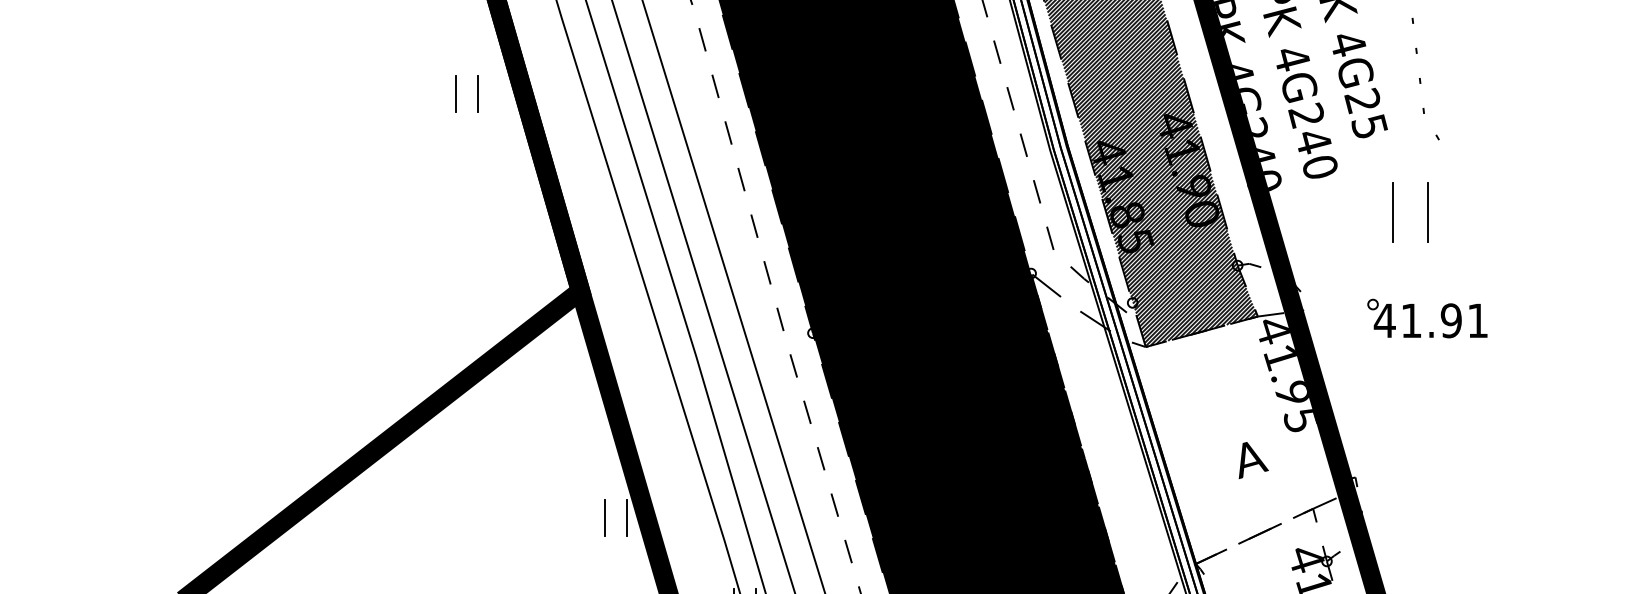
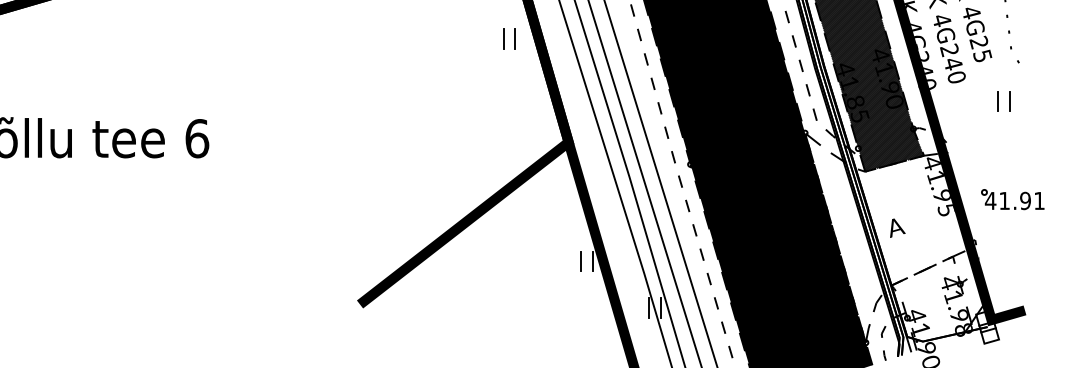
part: (1409, 213) -> (1003, 101), size x0.62
part: (1426, 318) -> (1012, 199), moved
text: (1253, 459) -> (897, 227), moved

